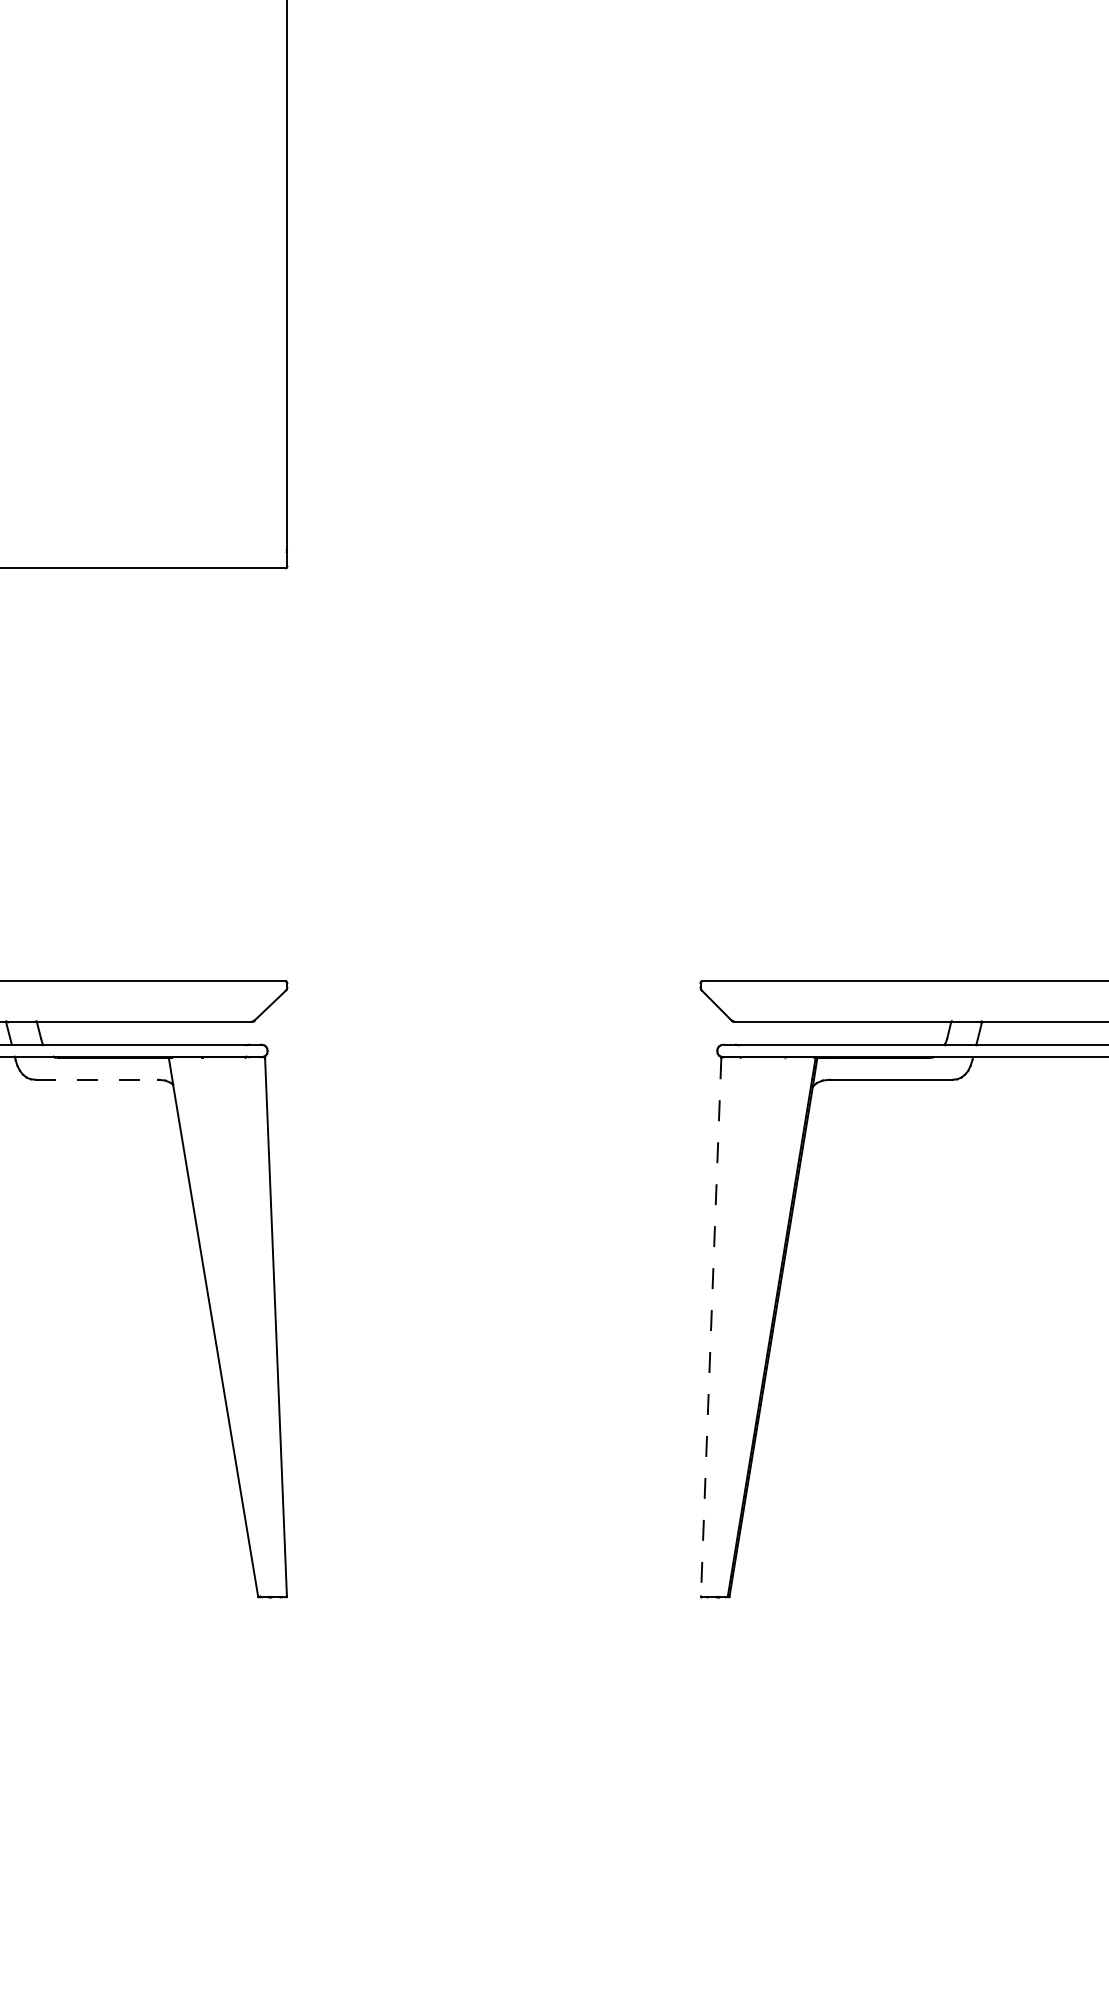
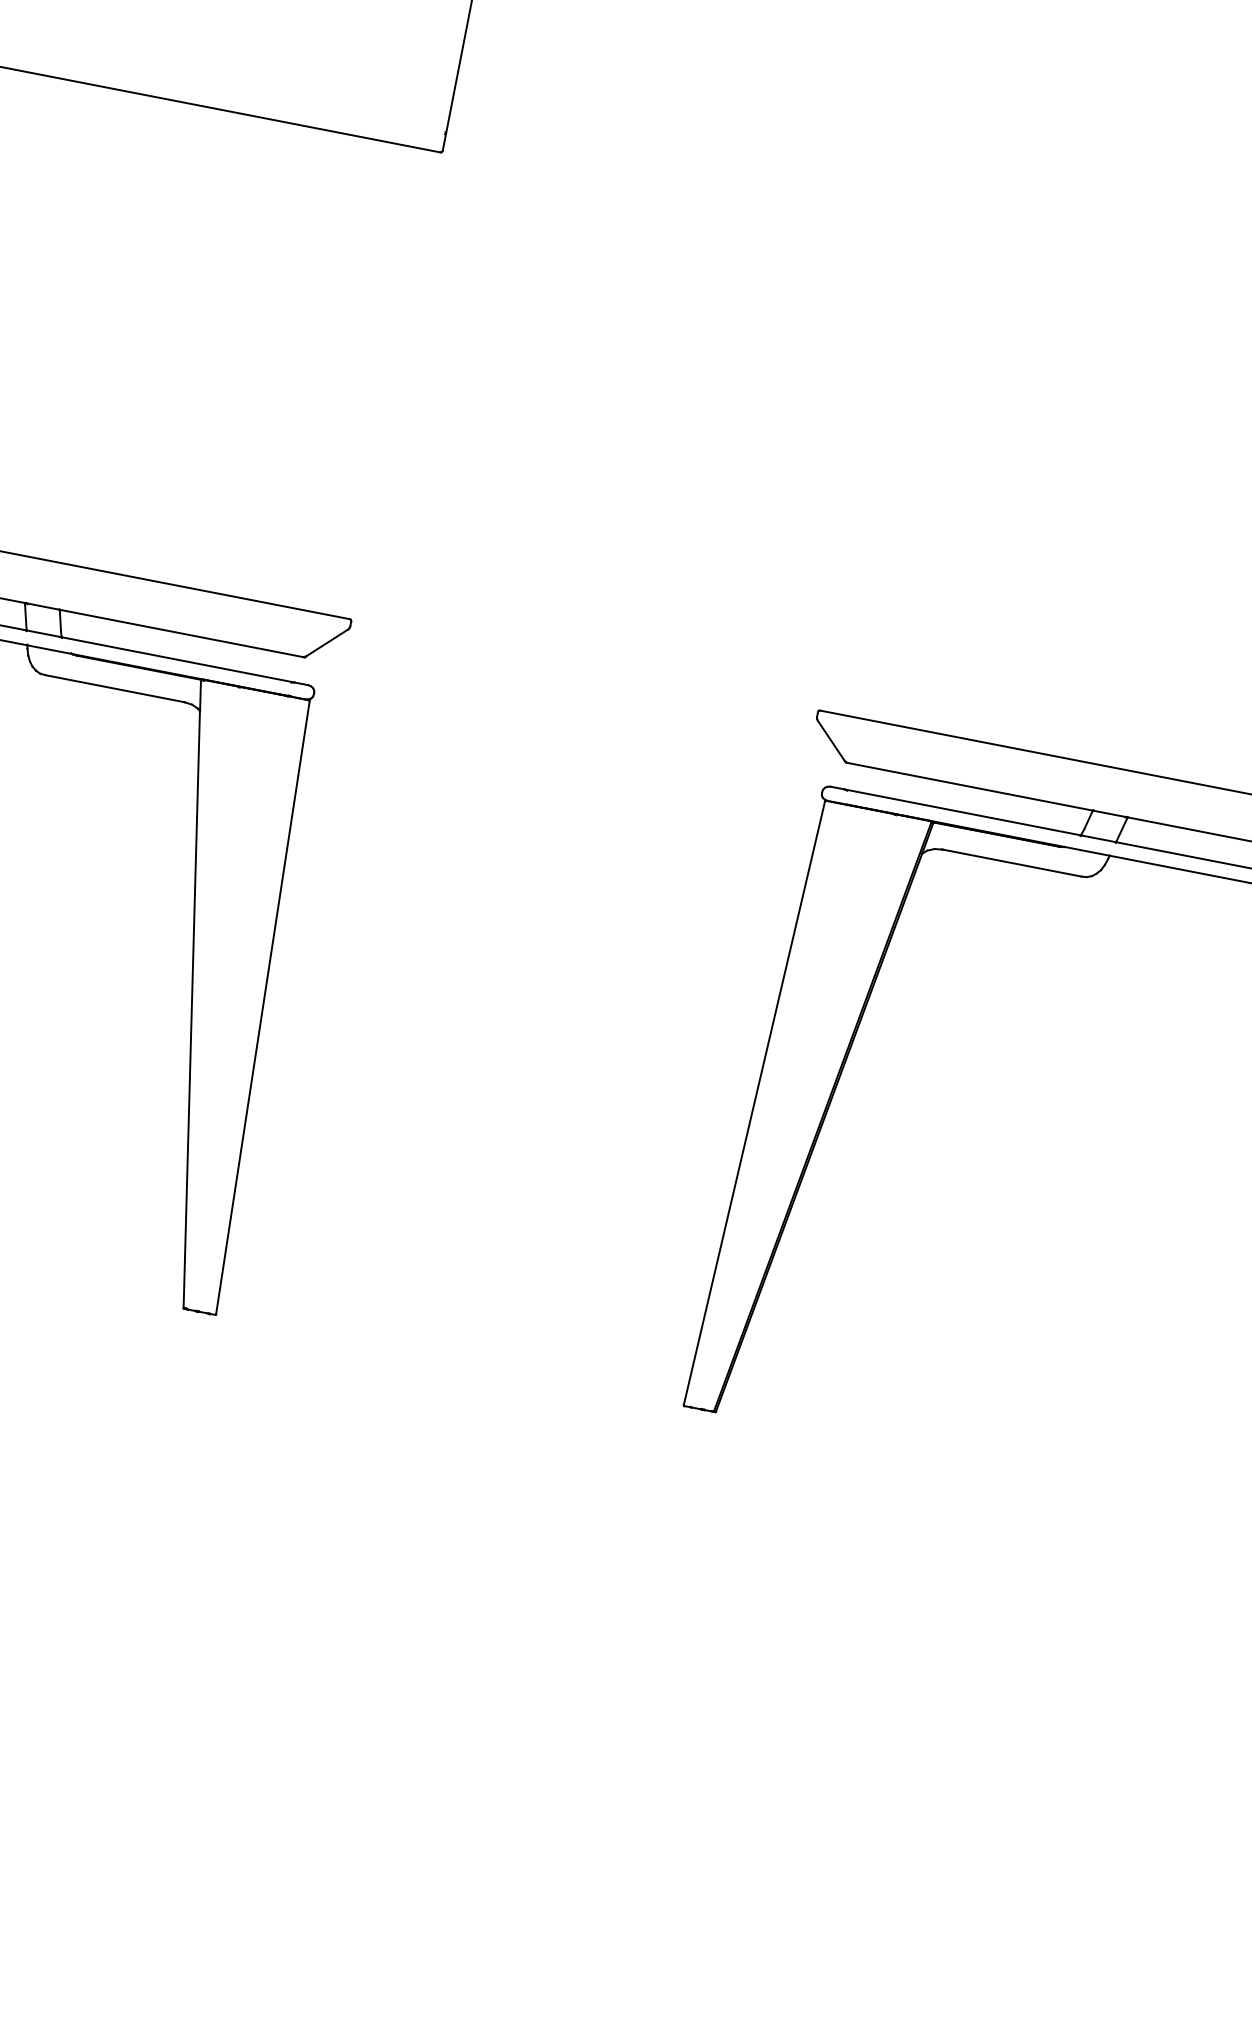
line: (97, 1079) -> (115, 688), dashed -> solid
line: (711, 1327) -> (754, 1103), dashed -> solid

